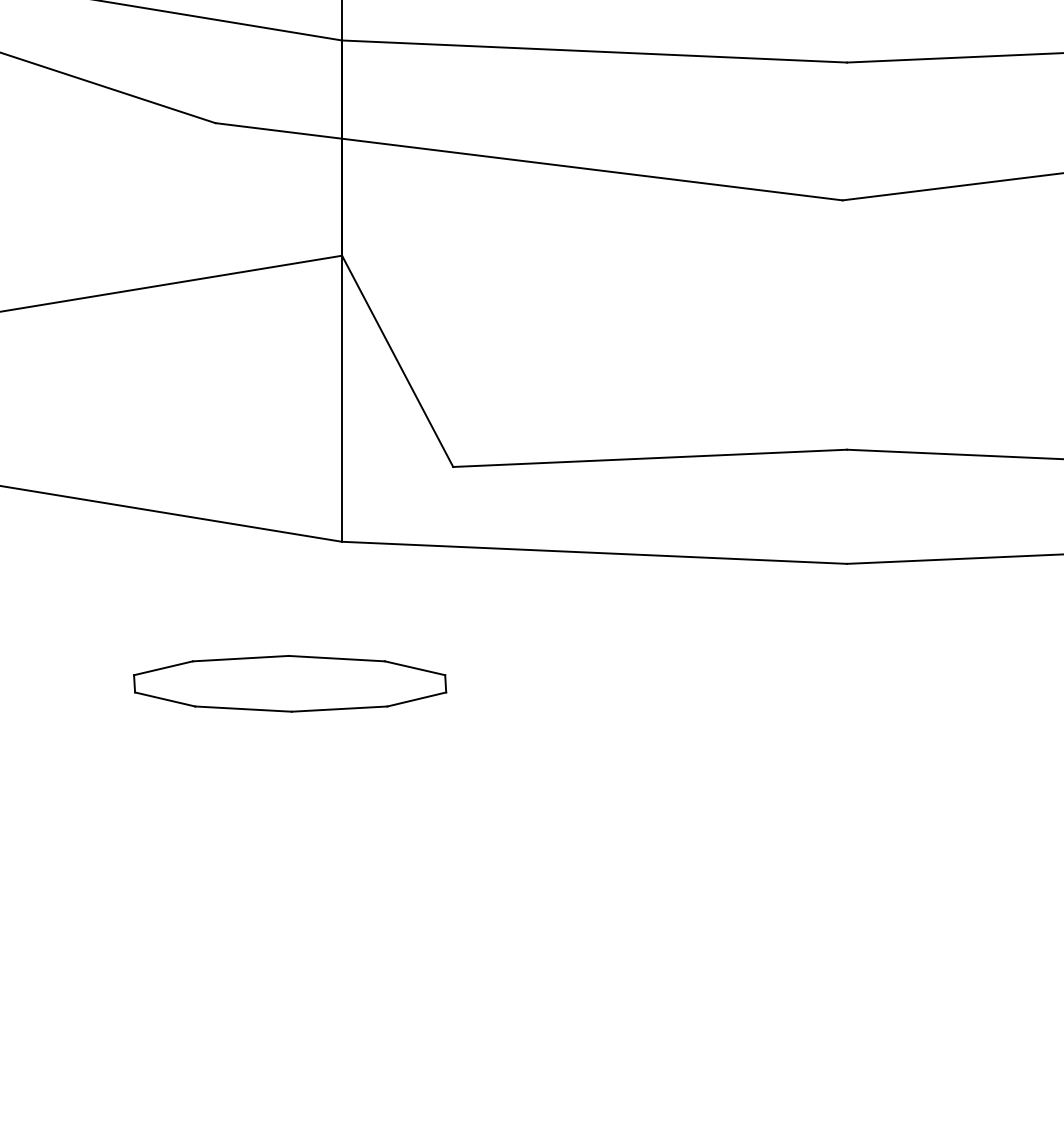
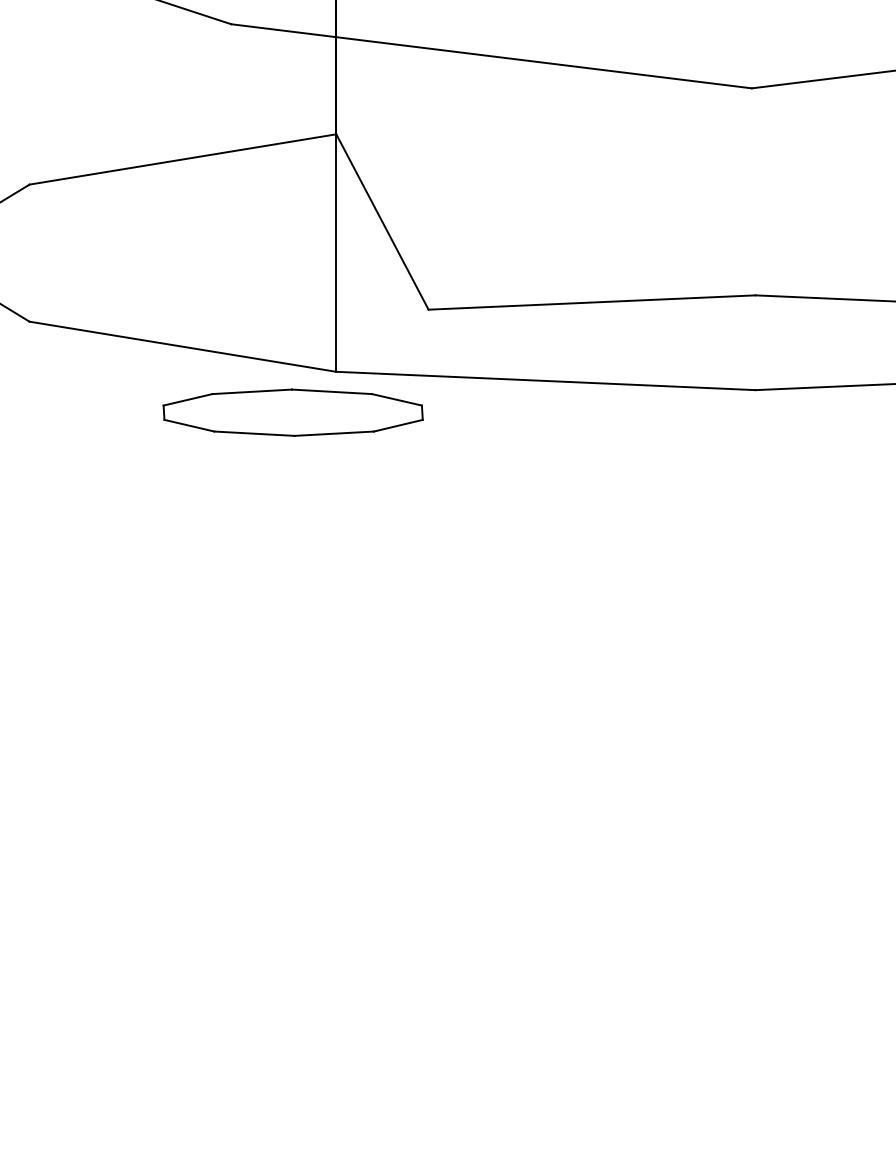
part: (289, 683) -> (292, 412), moved

